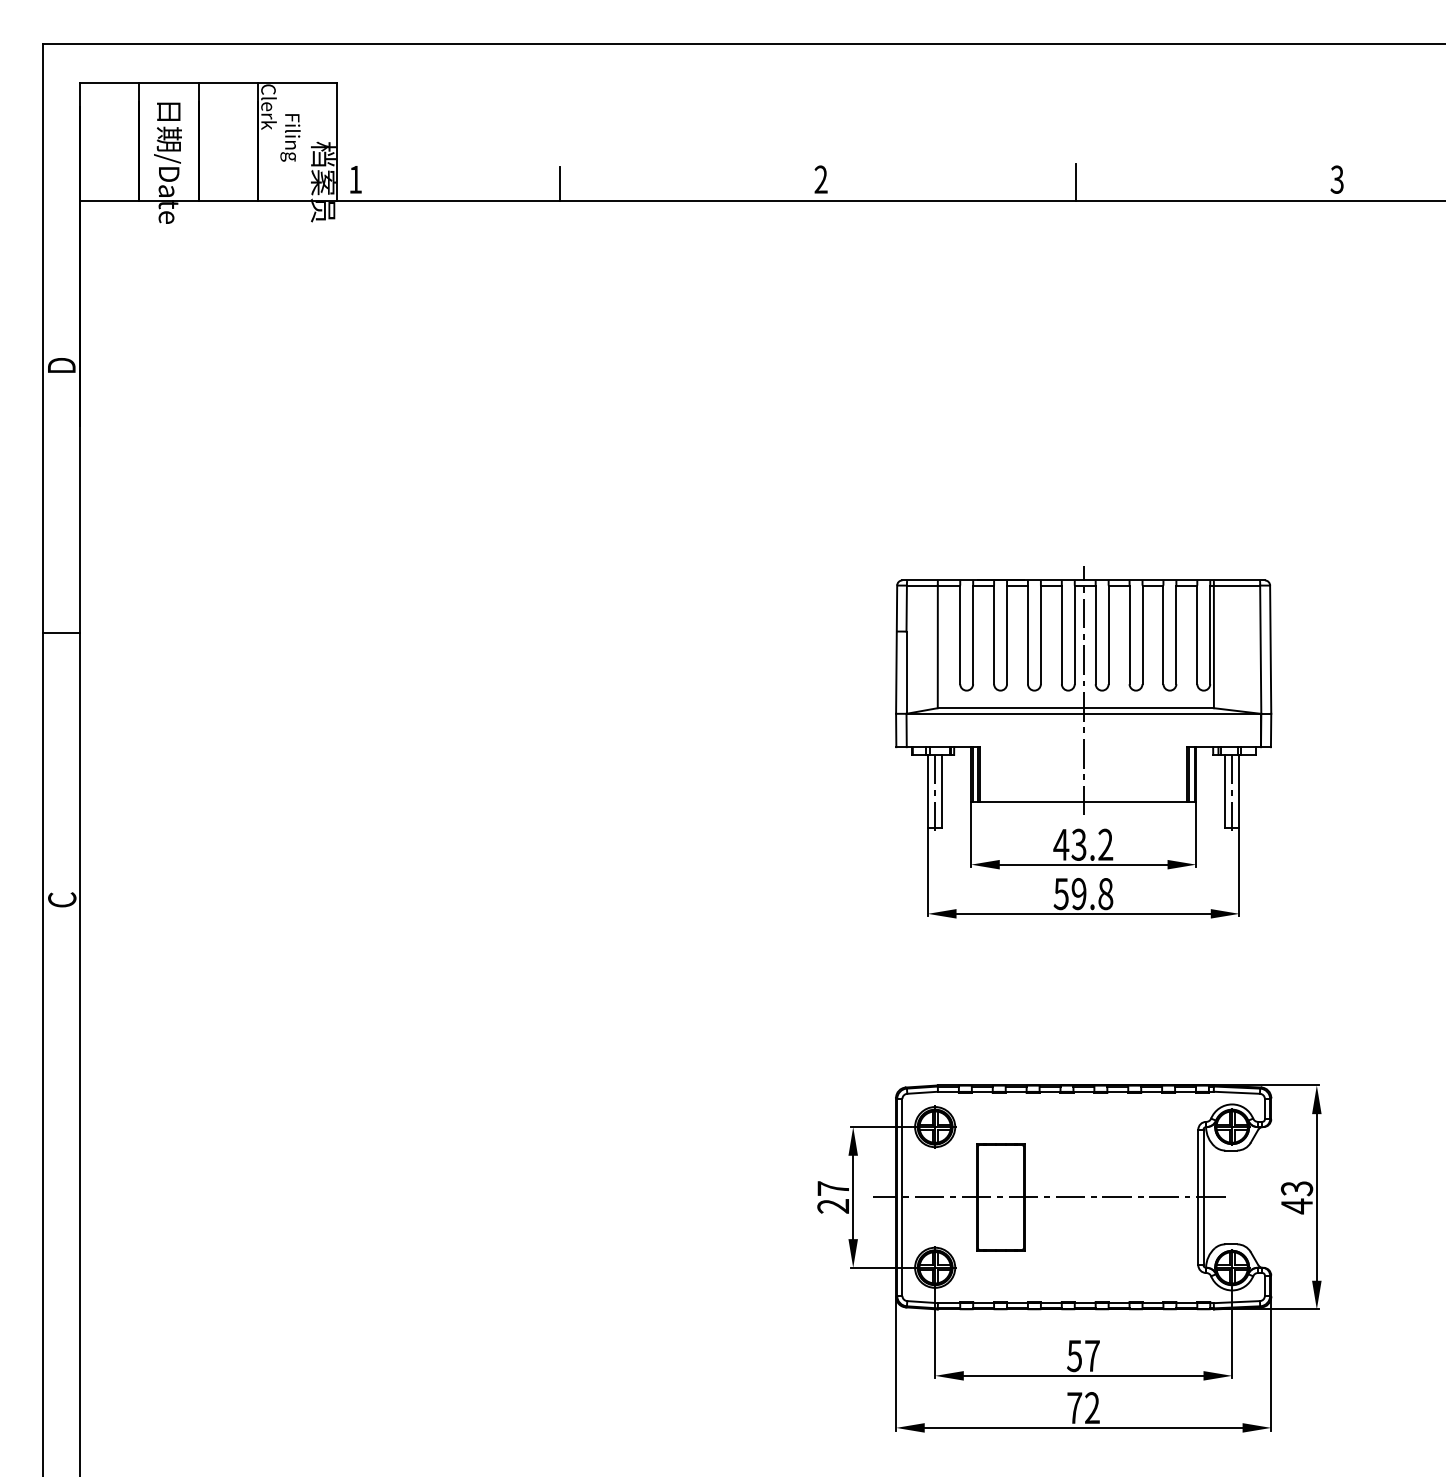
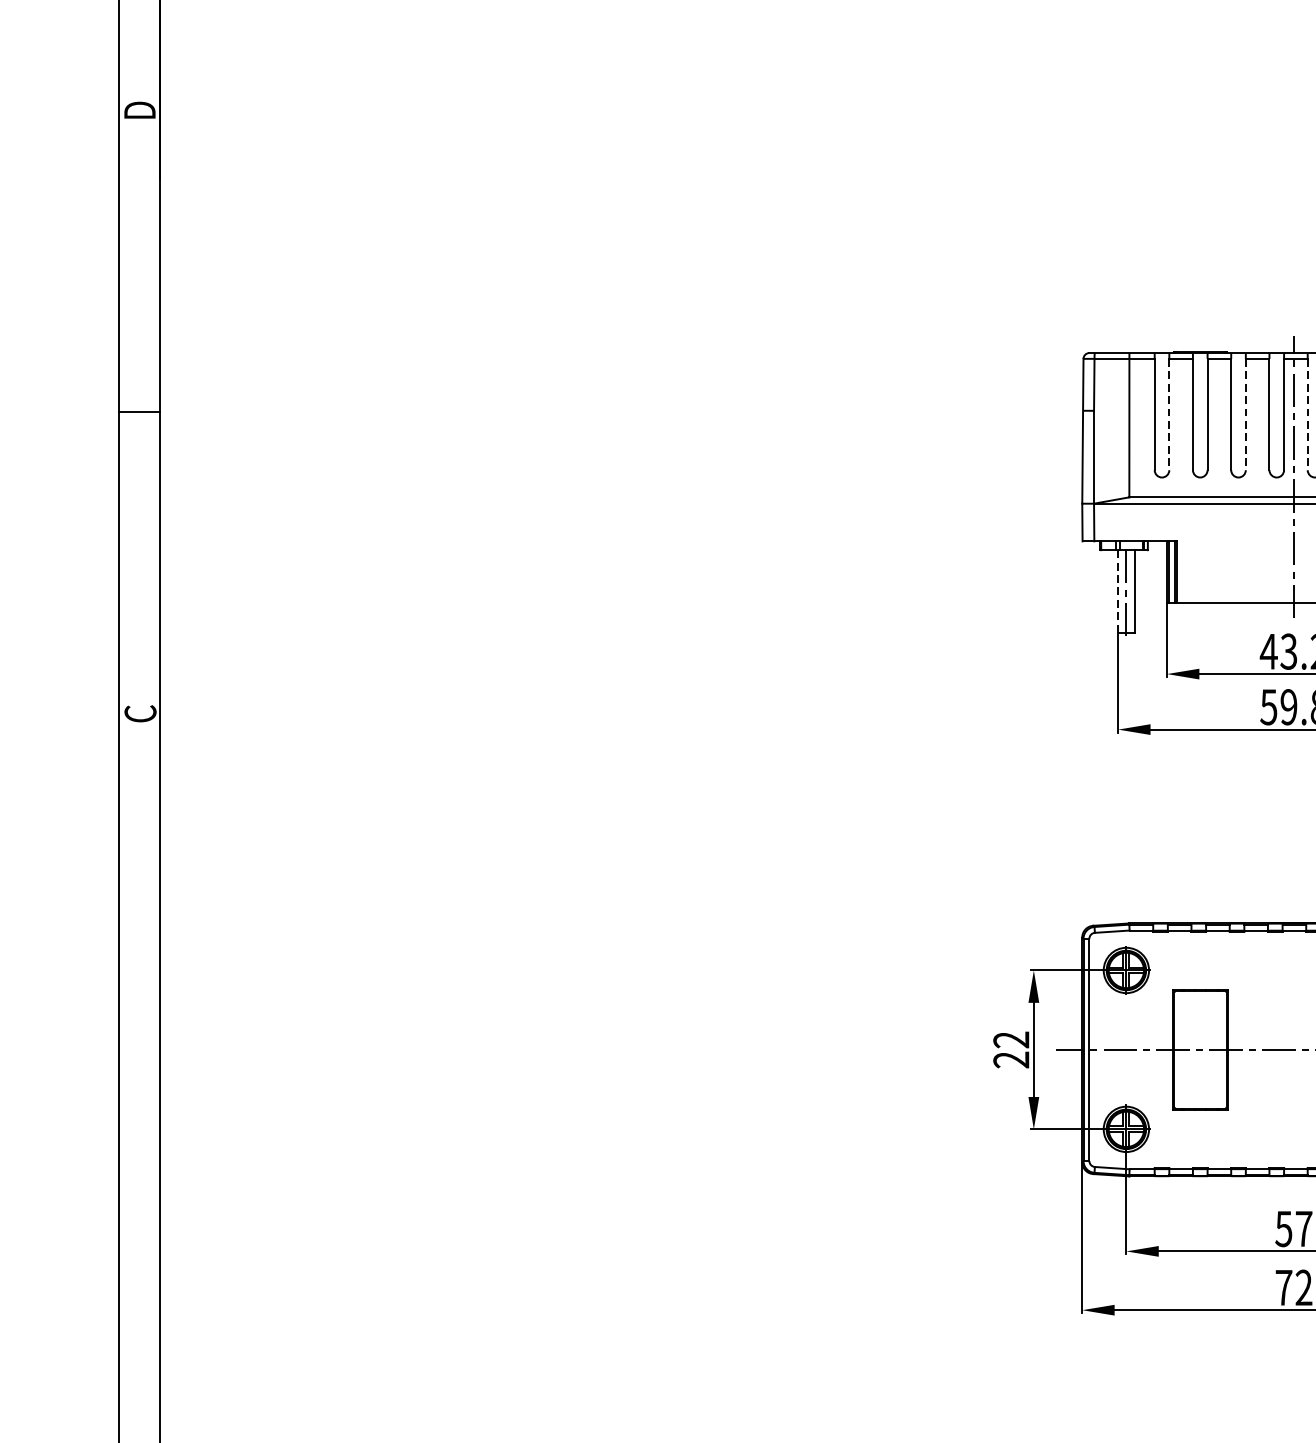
line: (973, 635) -> (1169, 415), solid -> dashed
line: (1040, 635) -> (1245, 415), solid -> dashed
line: (1095, 635) -> (1307, 415), solid -> dashed
line: (927, 791) -> (1117, 591), solid -> dashed
text: (832, 1188) -> (1010, 1039), 27 -> 22

